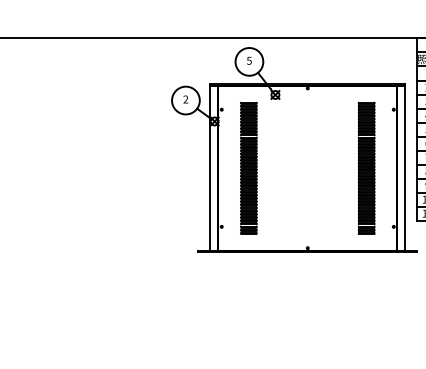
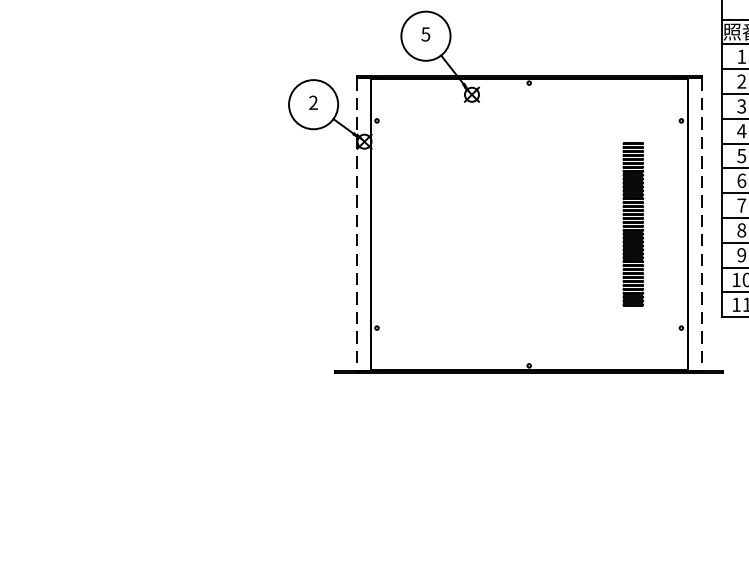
part: (248, 167) -> (424, 223), removed
part: (366, 167) -> (633, 223), size x0.7
line: (210, 168) -> (357, 224), solid -> dashed
line: (405, 168) -> (702, 224), solid -> dashed

